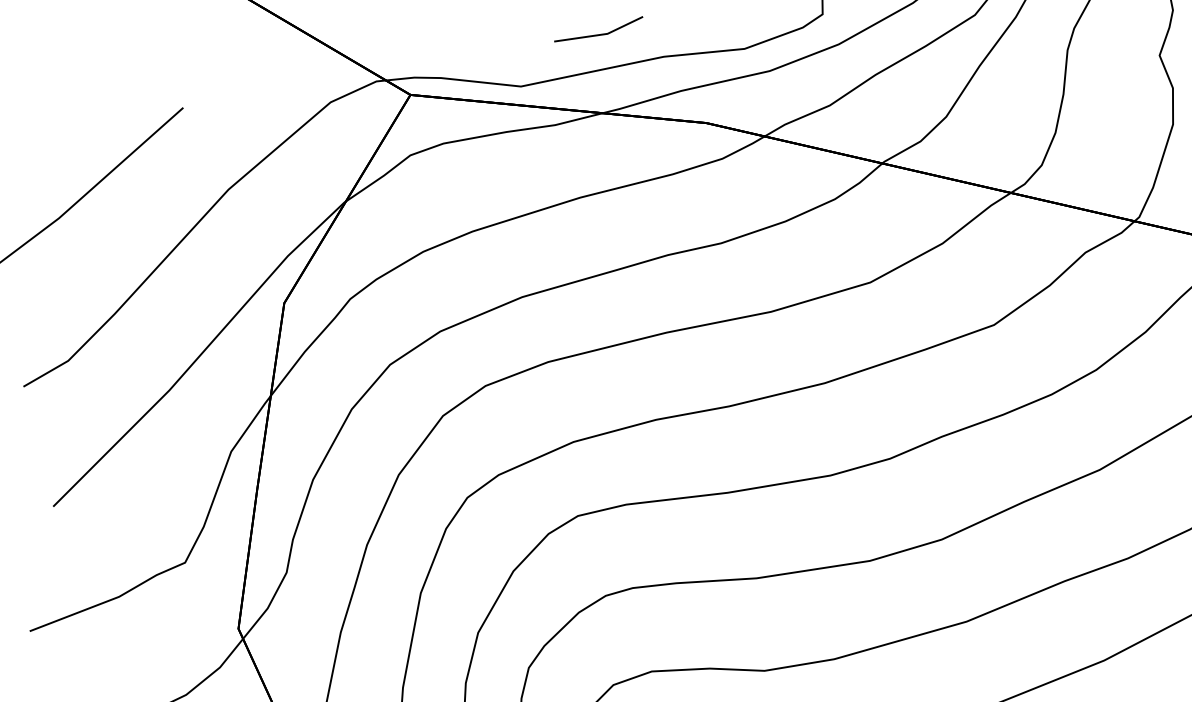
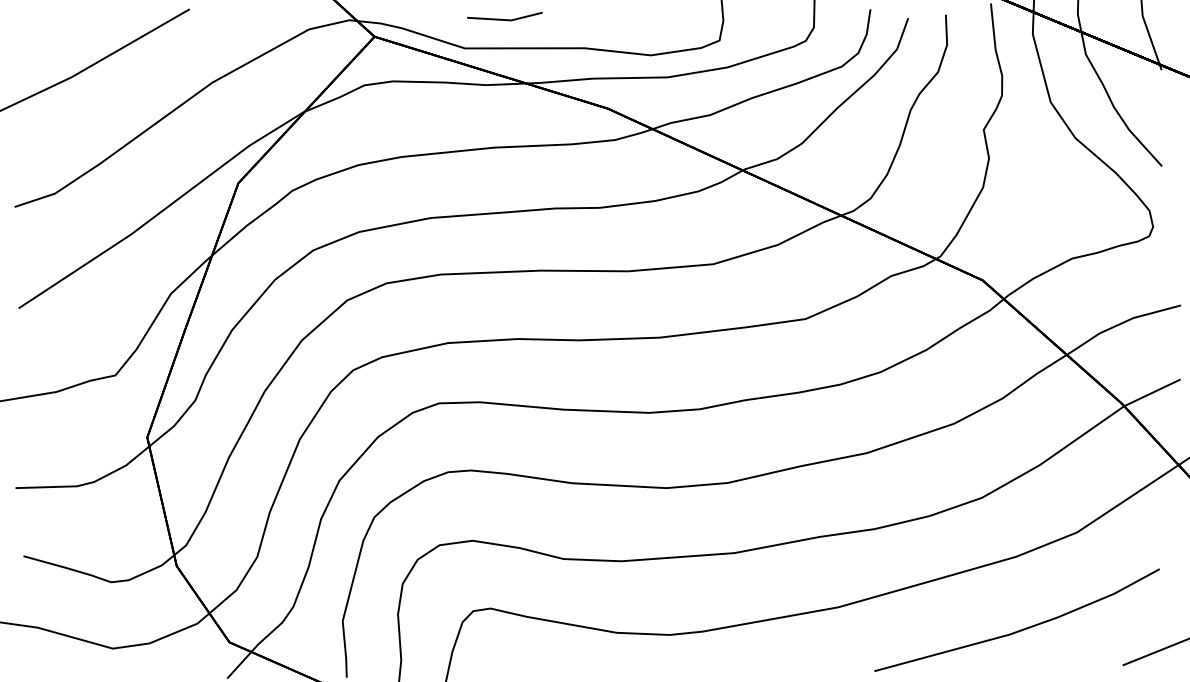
line: (599, 34) -> (504, 19), moved

